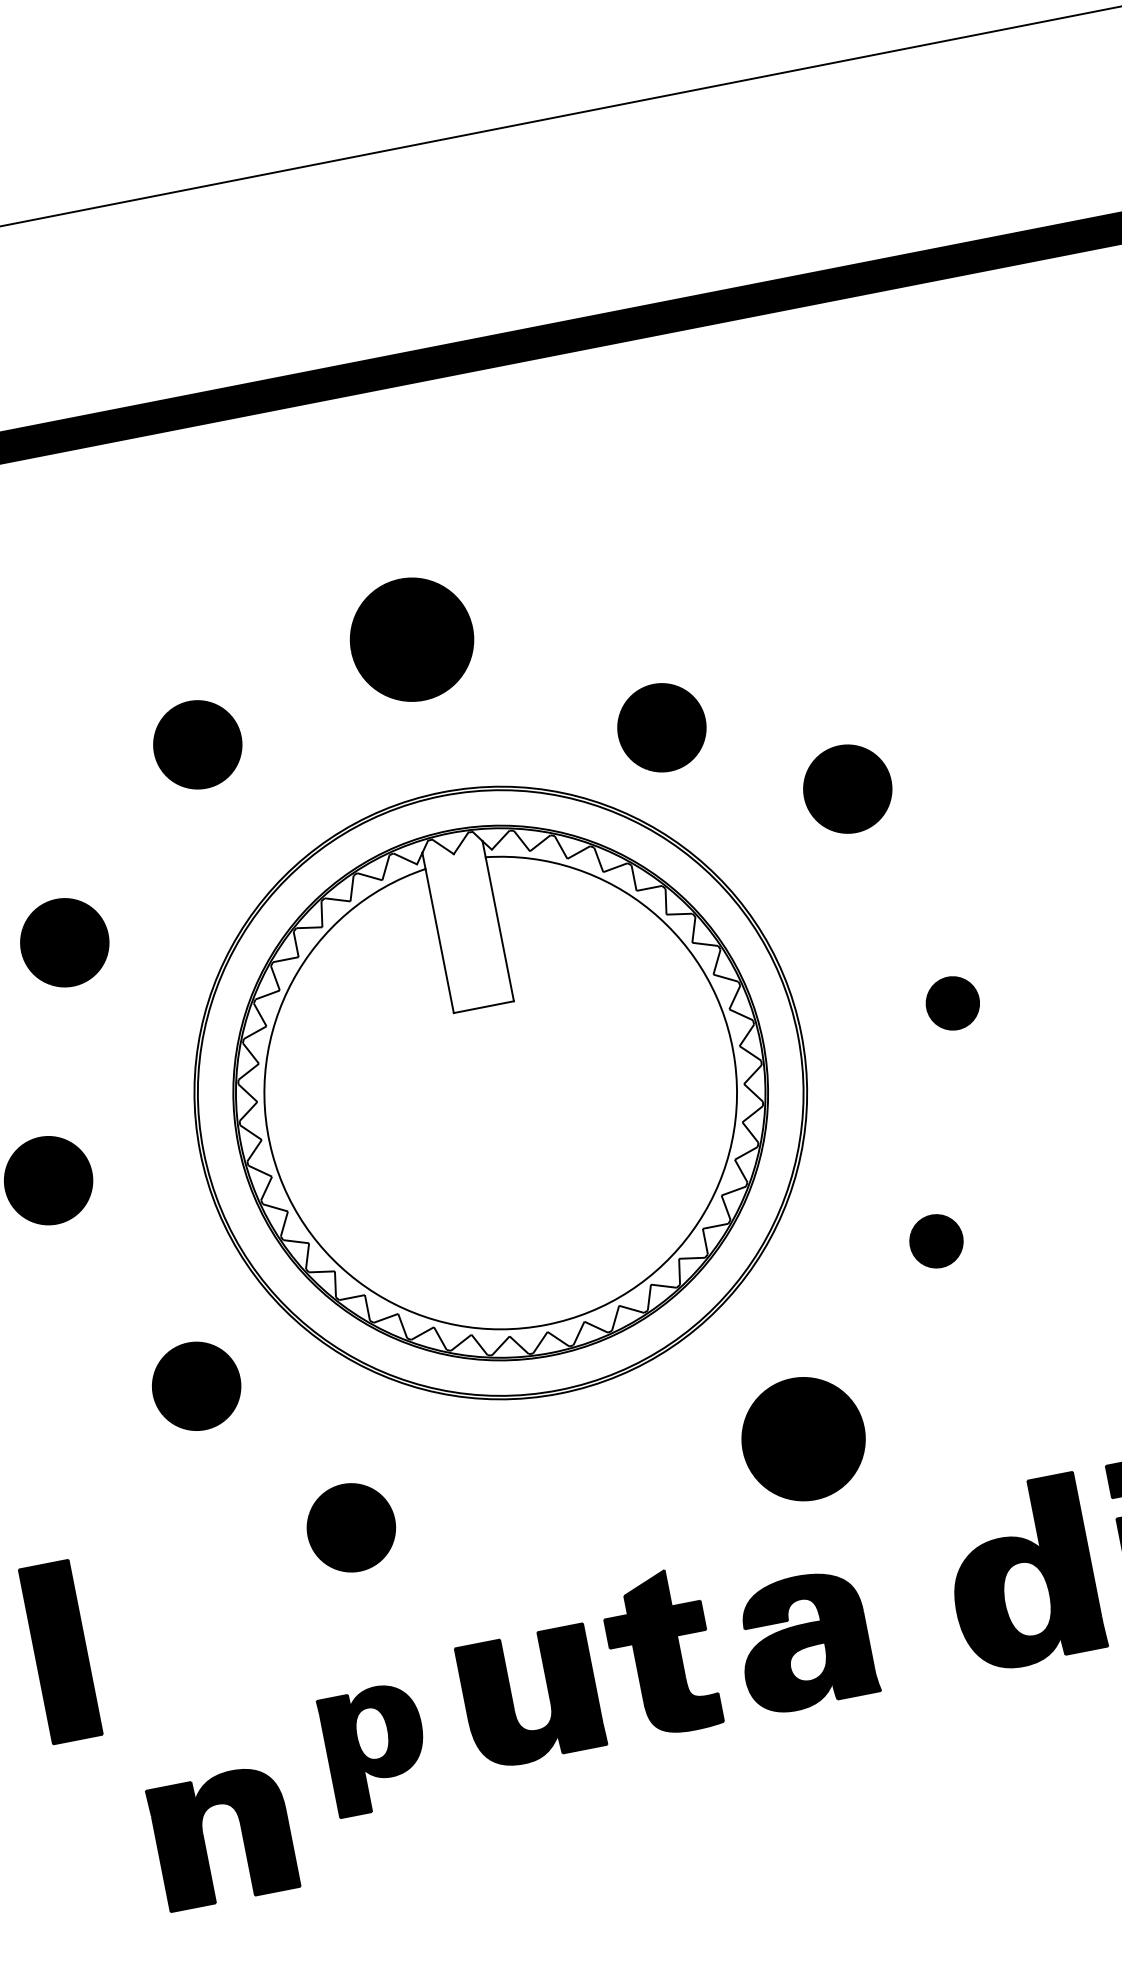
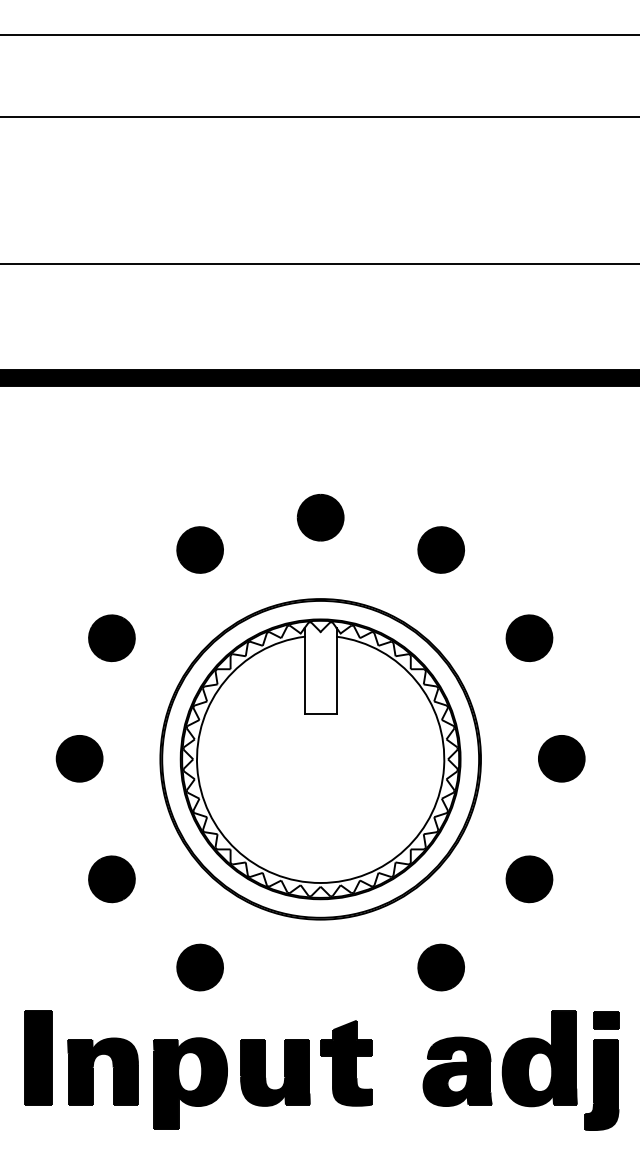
part: (411, 639) -> (320, 517), size x0.71
part: (660, 727) -> (440, 549), moved
part: (952, 1002) -> (561, 758), size x1.67
part: (936, 1241) -> (529, 879), size x1.67
part: (195, 1386) -> (111, 879), moved
part: (802, 1439) -> (440, 967), size x0.71
part: (804, 1641) -> (457, 1071), moved
part: (60, 1650) -> (38, 1057), moved
part: (375, 1748) -> (190, 1083), size x1.43
part: (205, 1840) -> (93, 1071), moved

